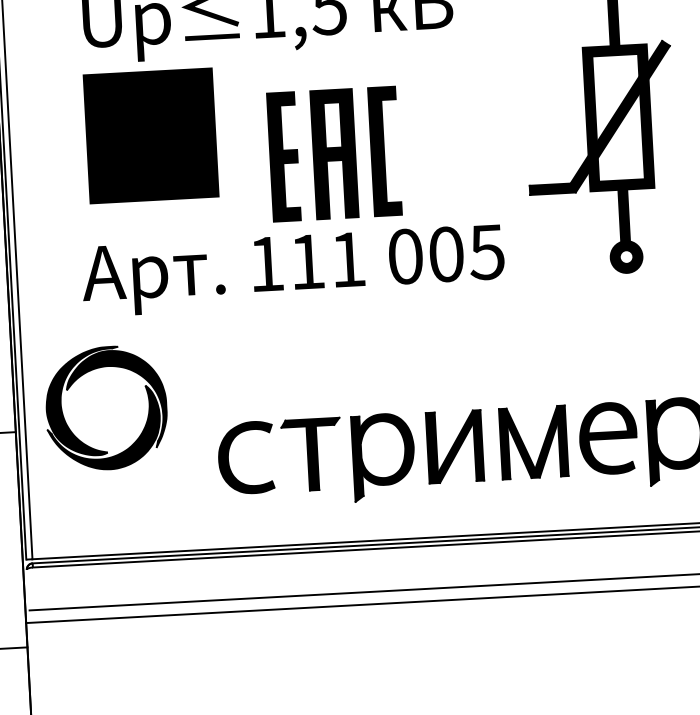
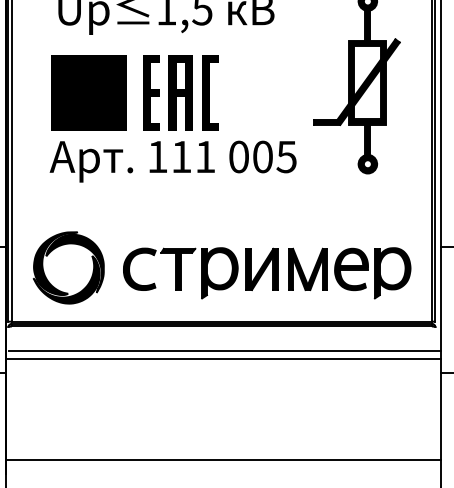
part: (151, 135) -> (88, 92), moved
part: (333, 153) -> (180, 92), moved
part: (105, 407) -> (68, 267), moved

